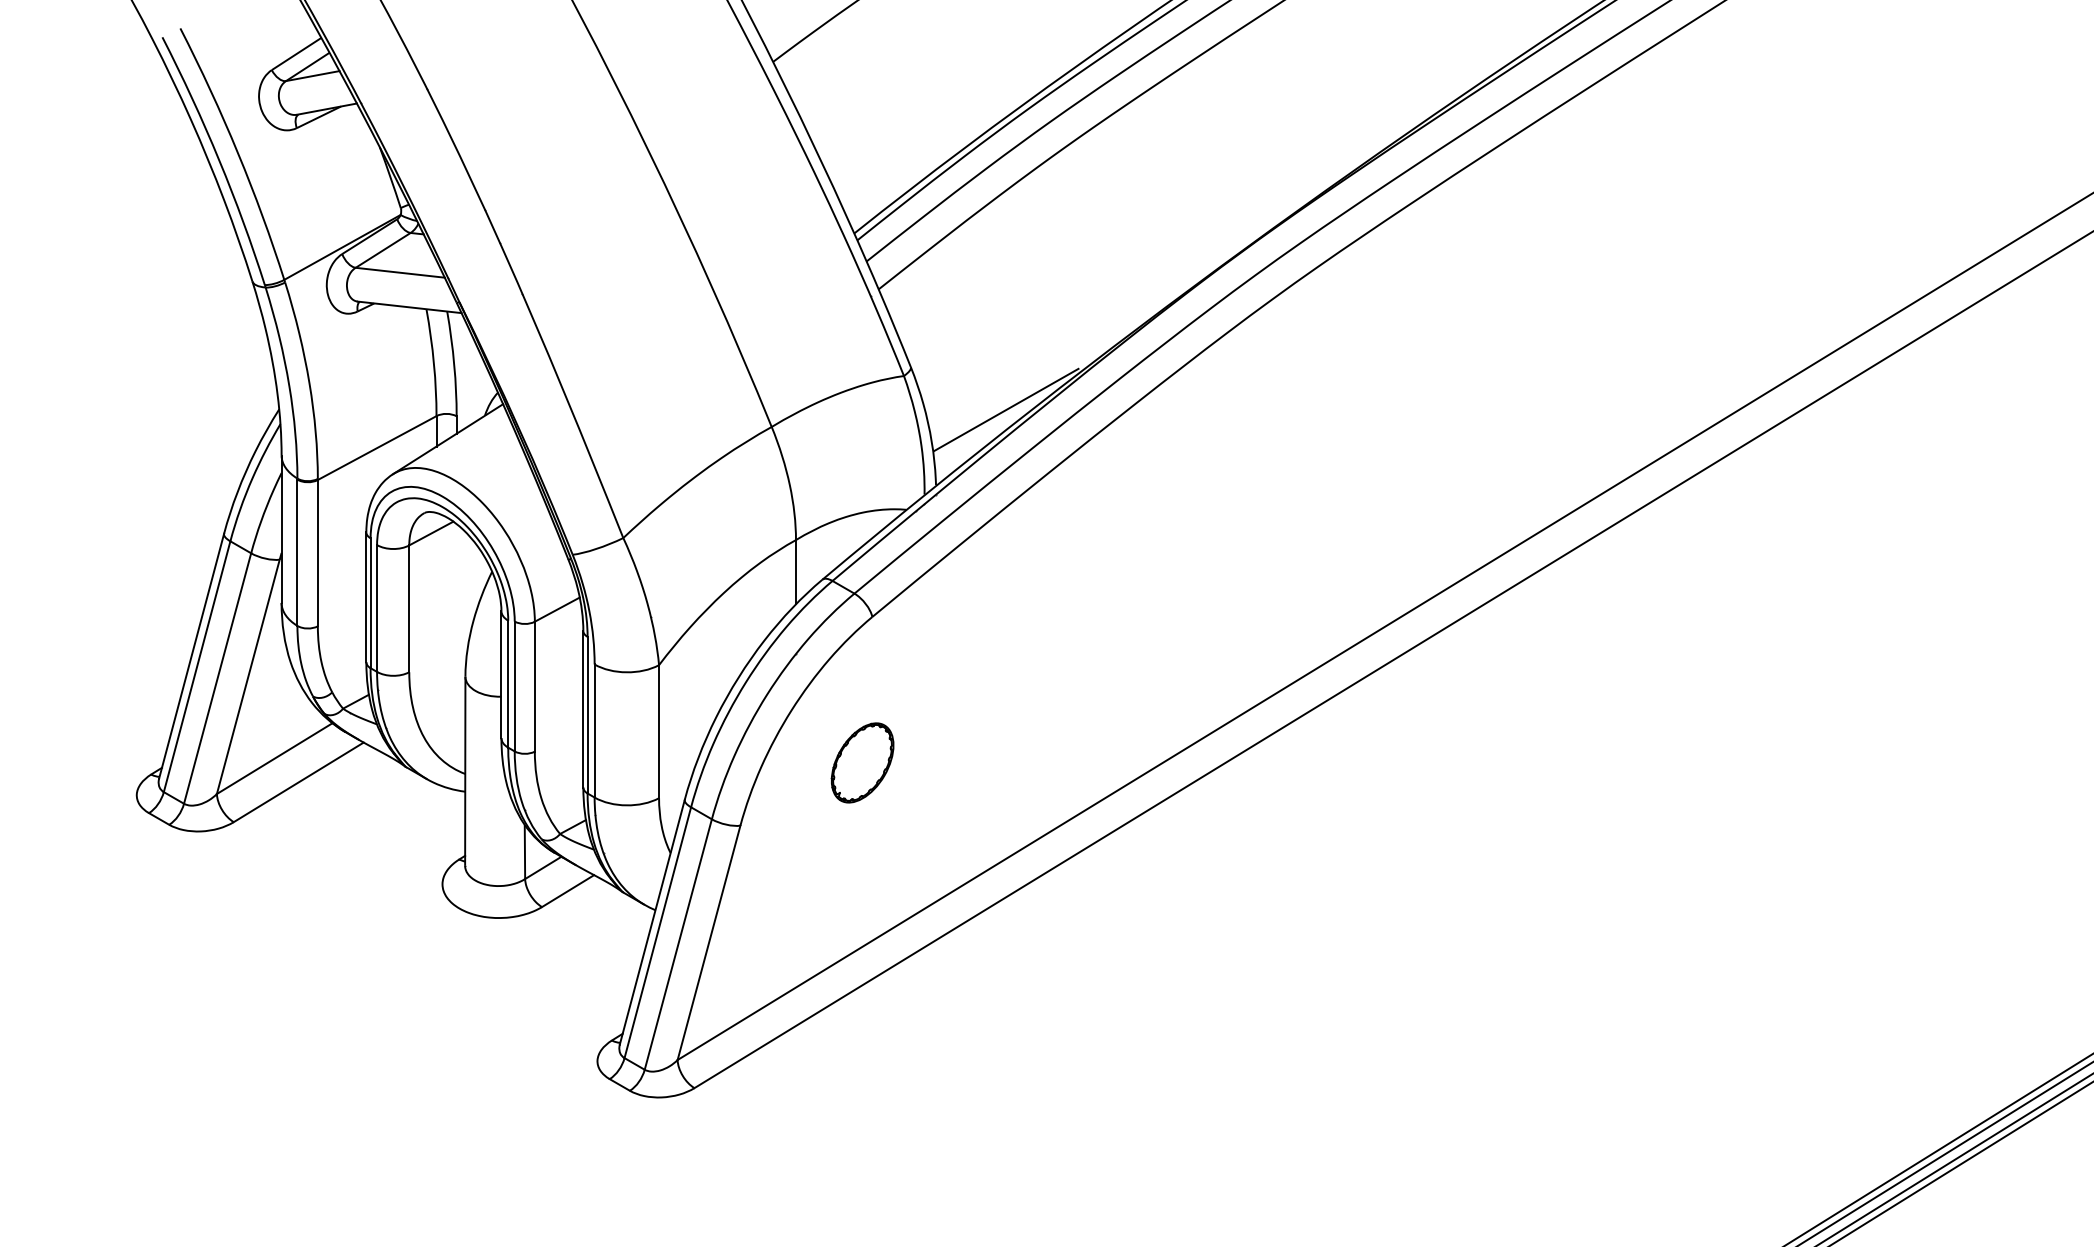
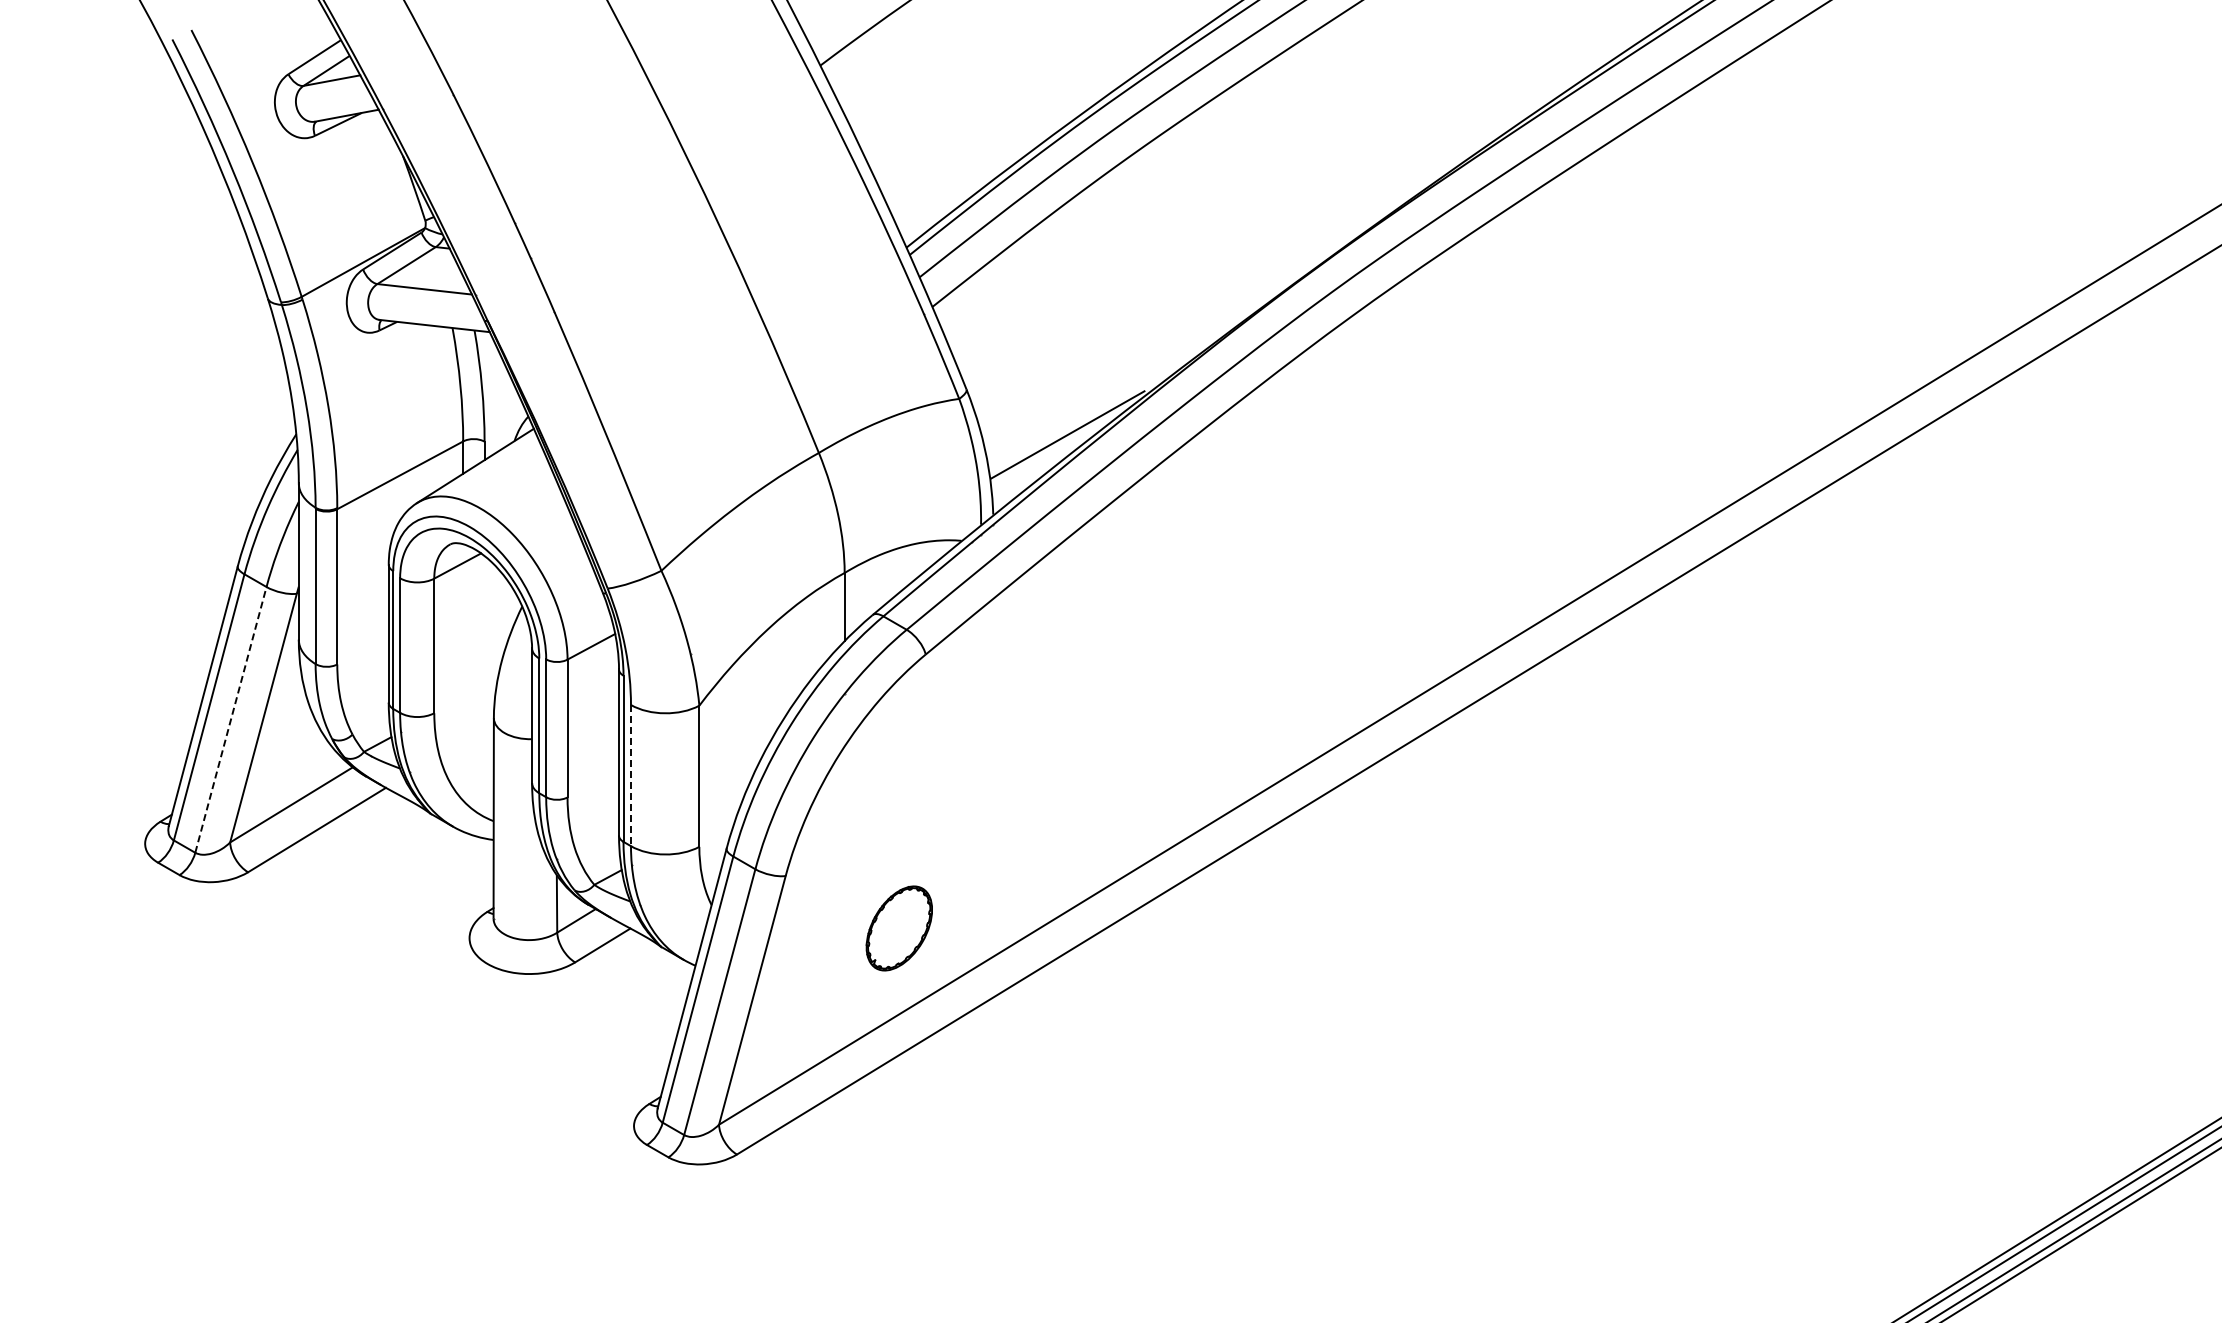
line: (217, 678) -> (230, 719), solid -> dashed
line: (594, 730) -> (630, 775), solid -> dashed
part: (861, 762) -> (898, 928), moved

